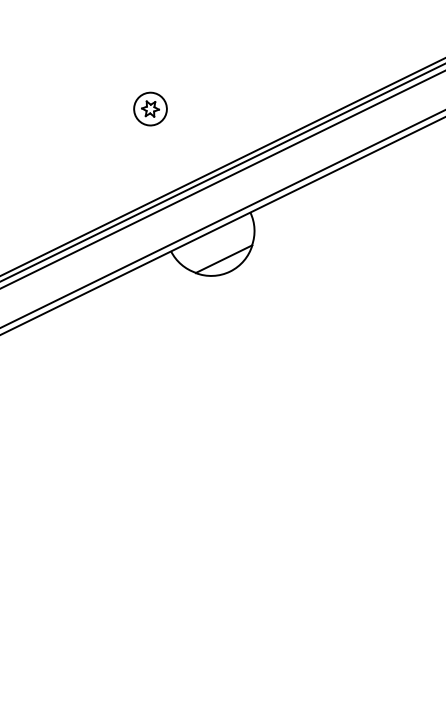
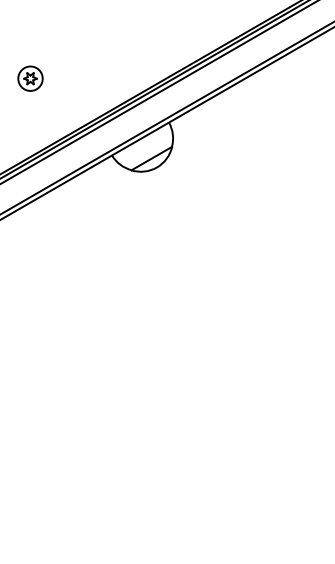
part: (150, 108) -> (30, 78), moved

